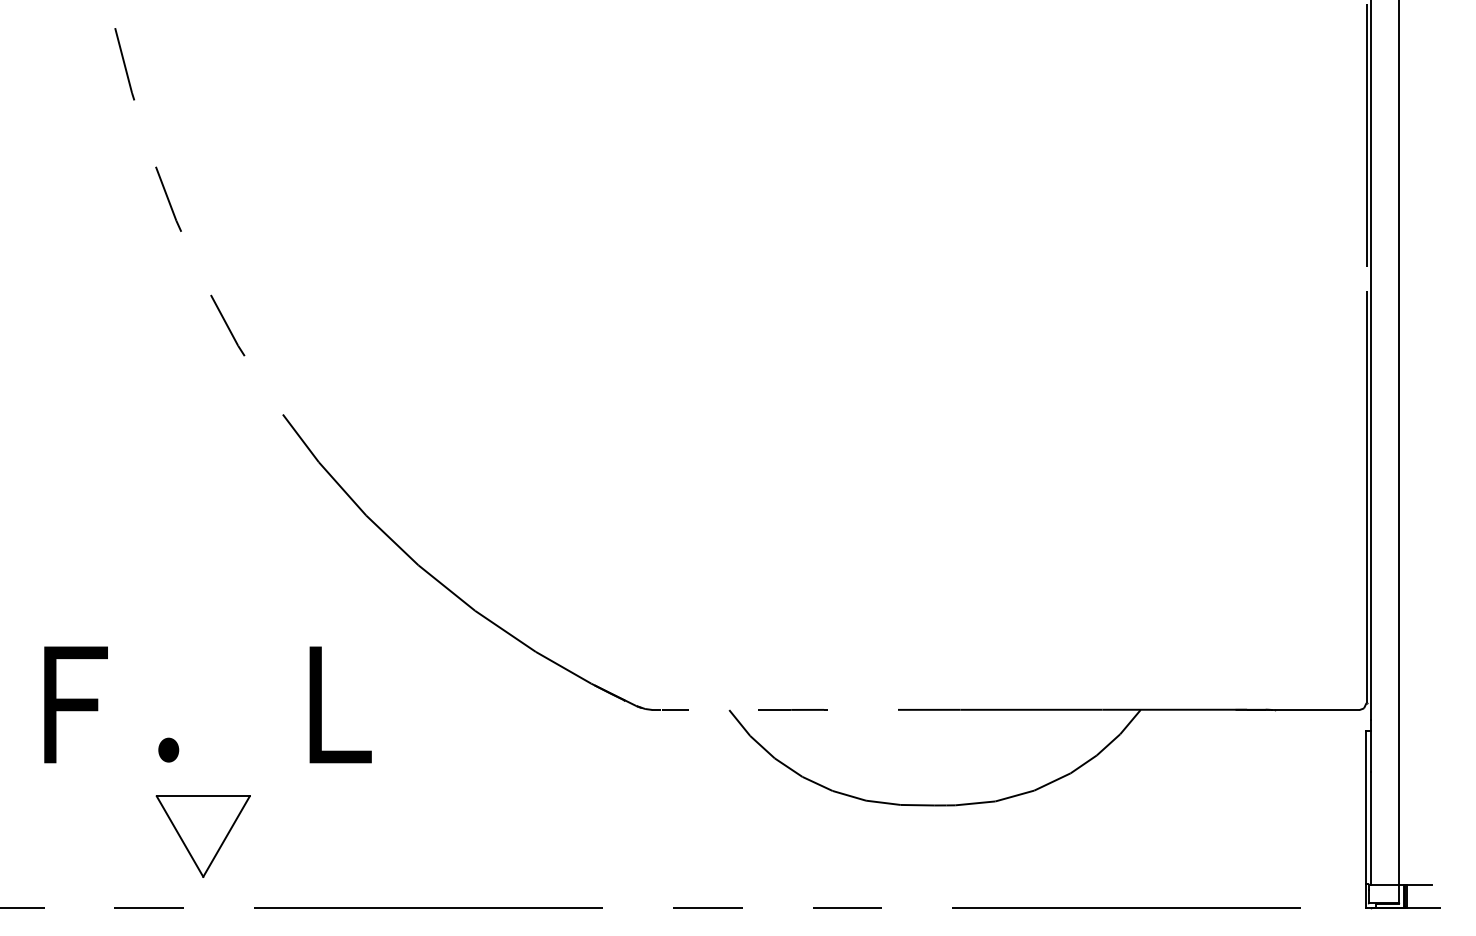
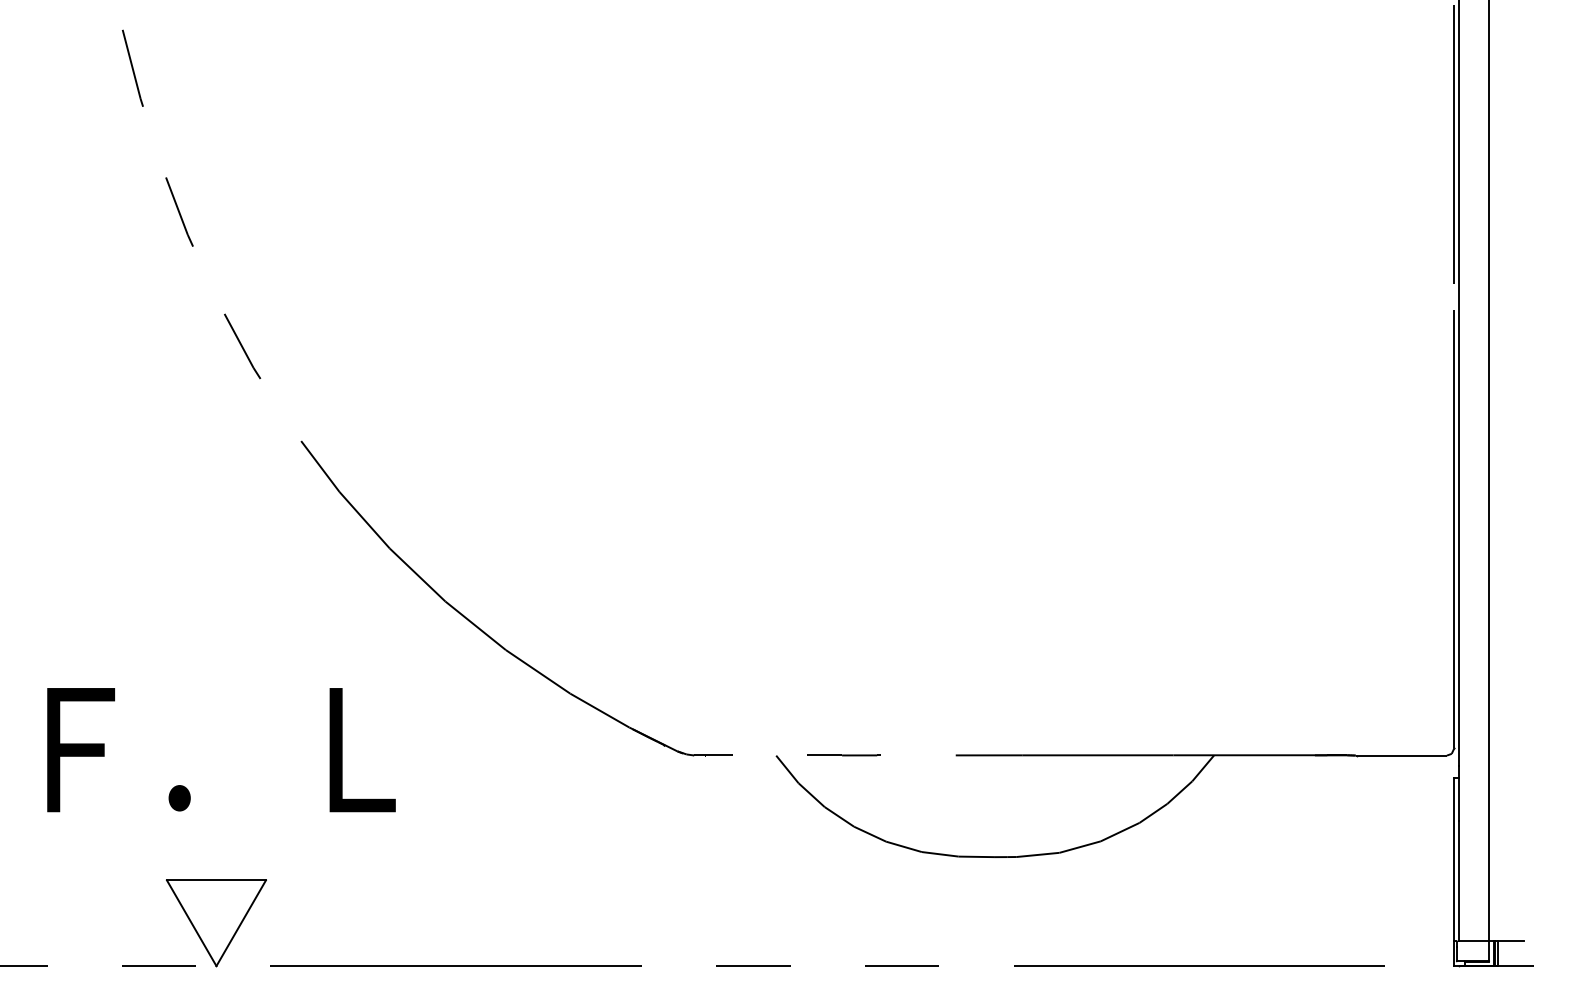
part: (202, 836) -> (215, 923), moved

